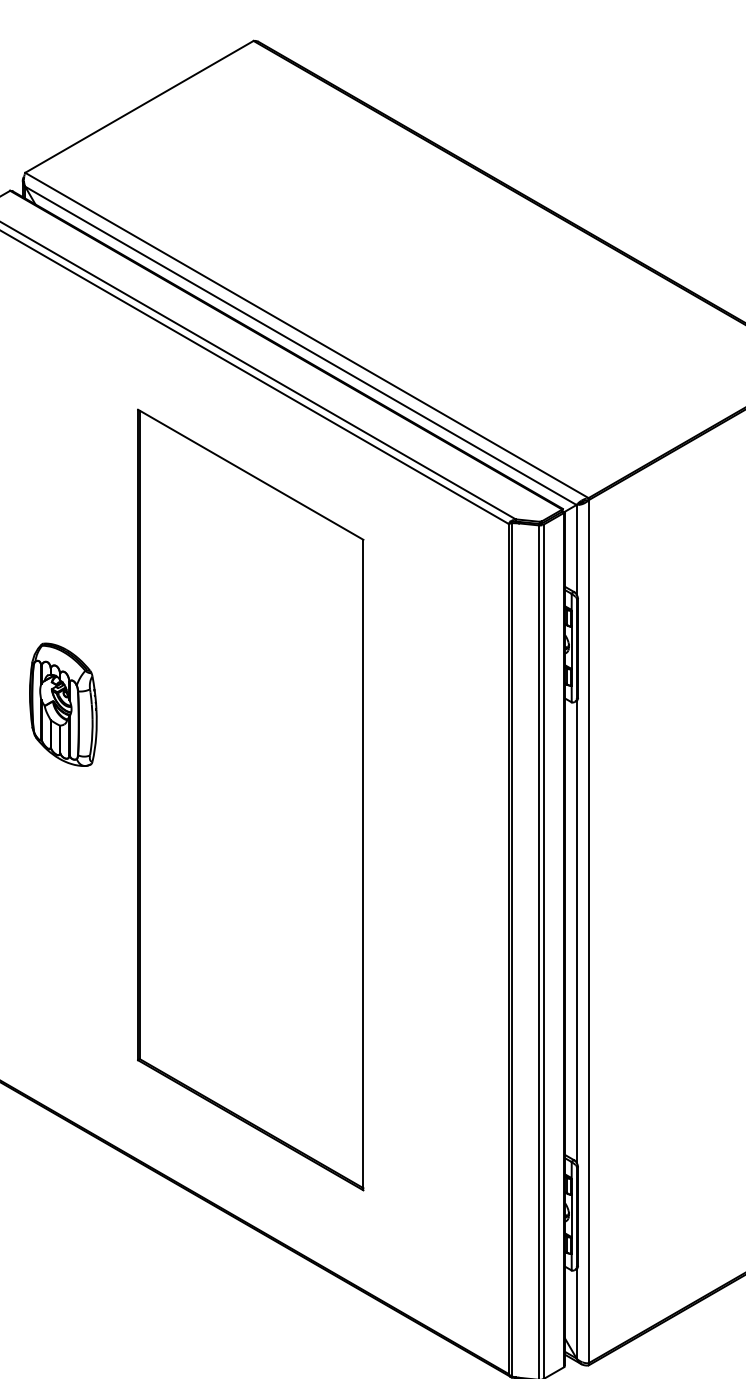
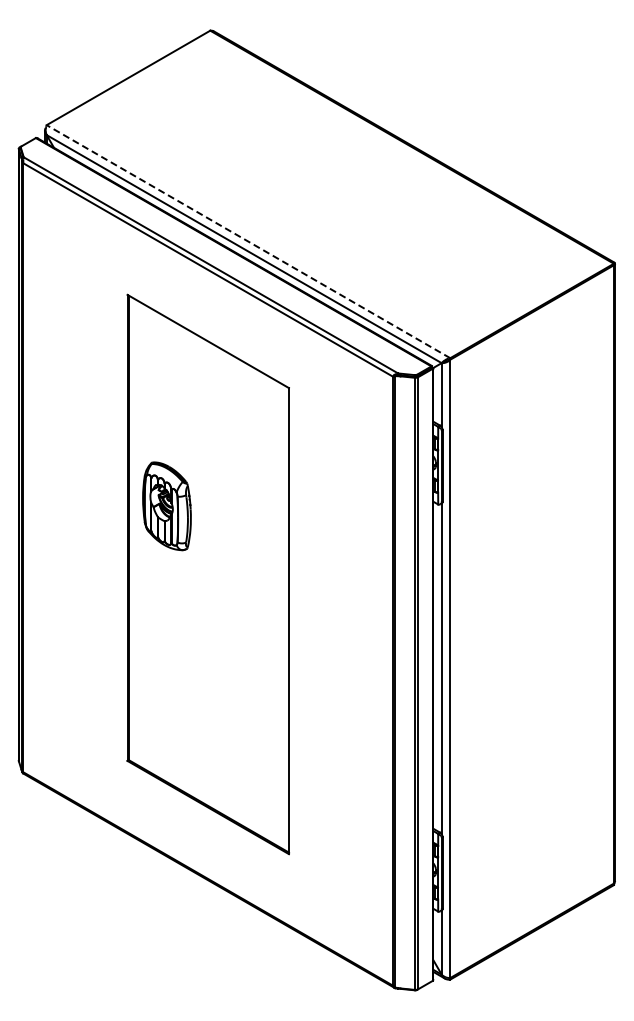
line: (306, 335) -> (248, 241), solid -> dashed
part: (62, 705) -> (166, 506), moved

